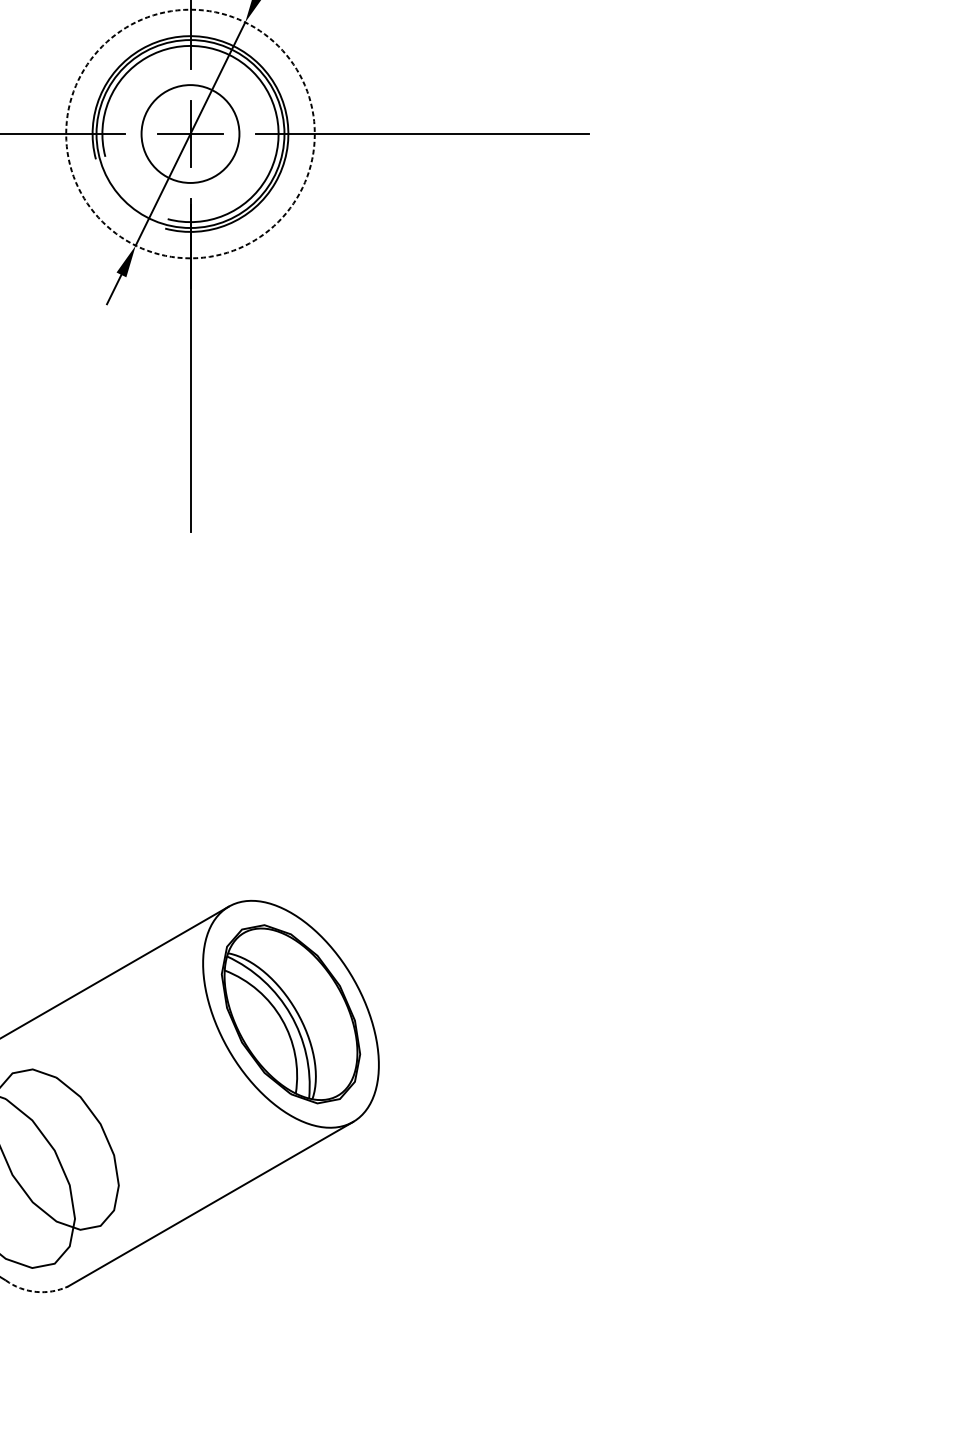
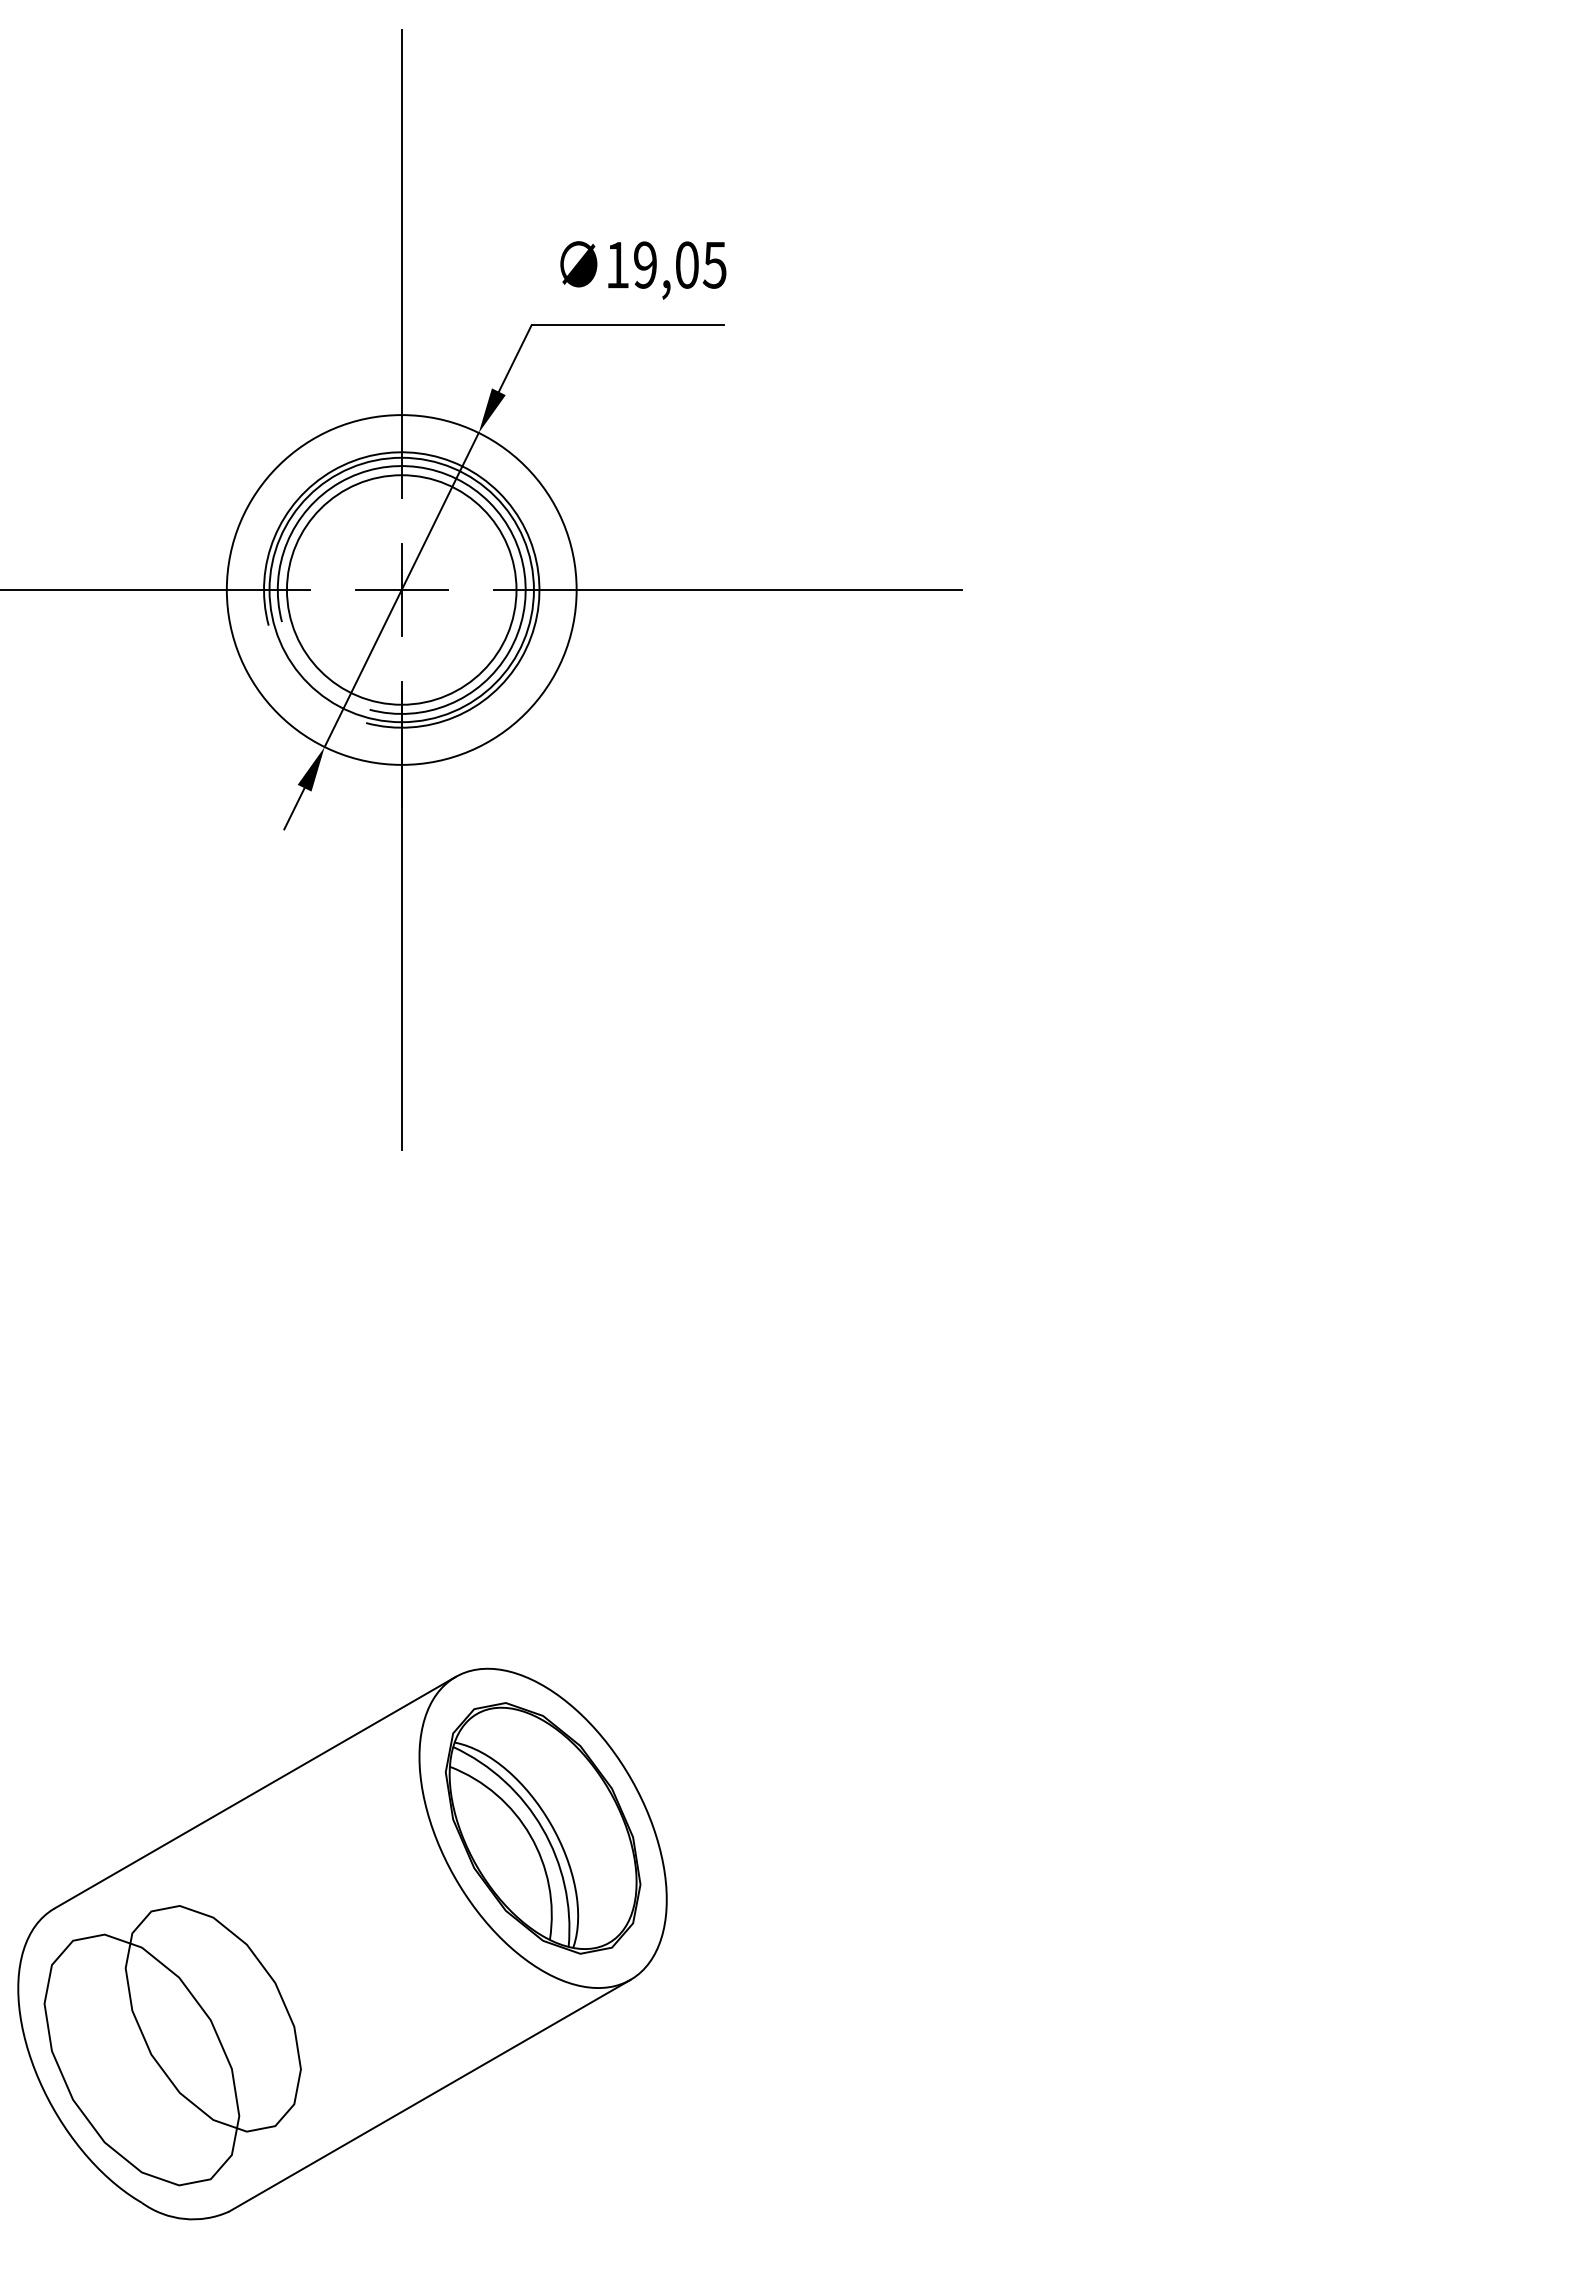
circle: (190, 133) -> (401, 589), dashed -> solid
circle: (190, 133) -> (401, 589), size x1.67
arc: (36, 1291) -> (184, 2218), dashed -> solid

